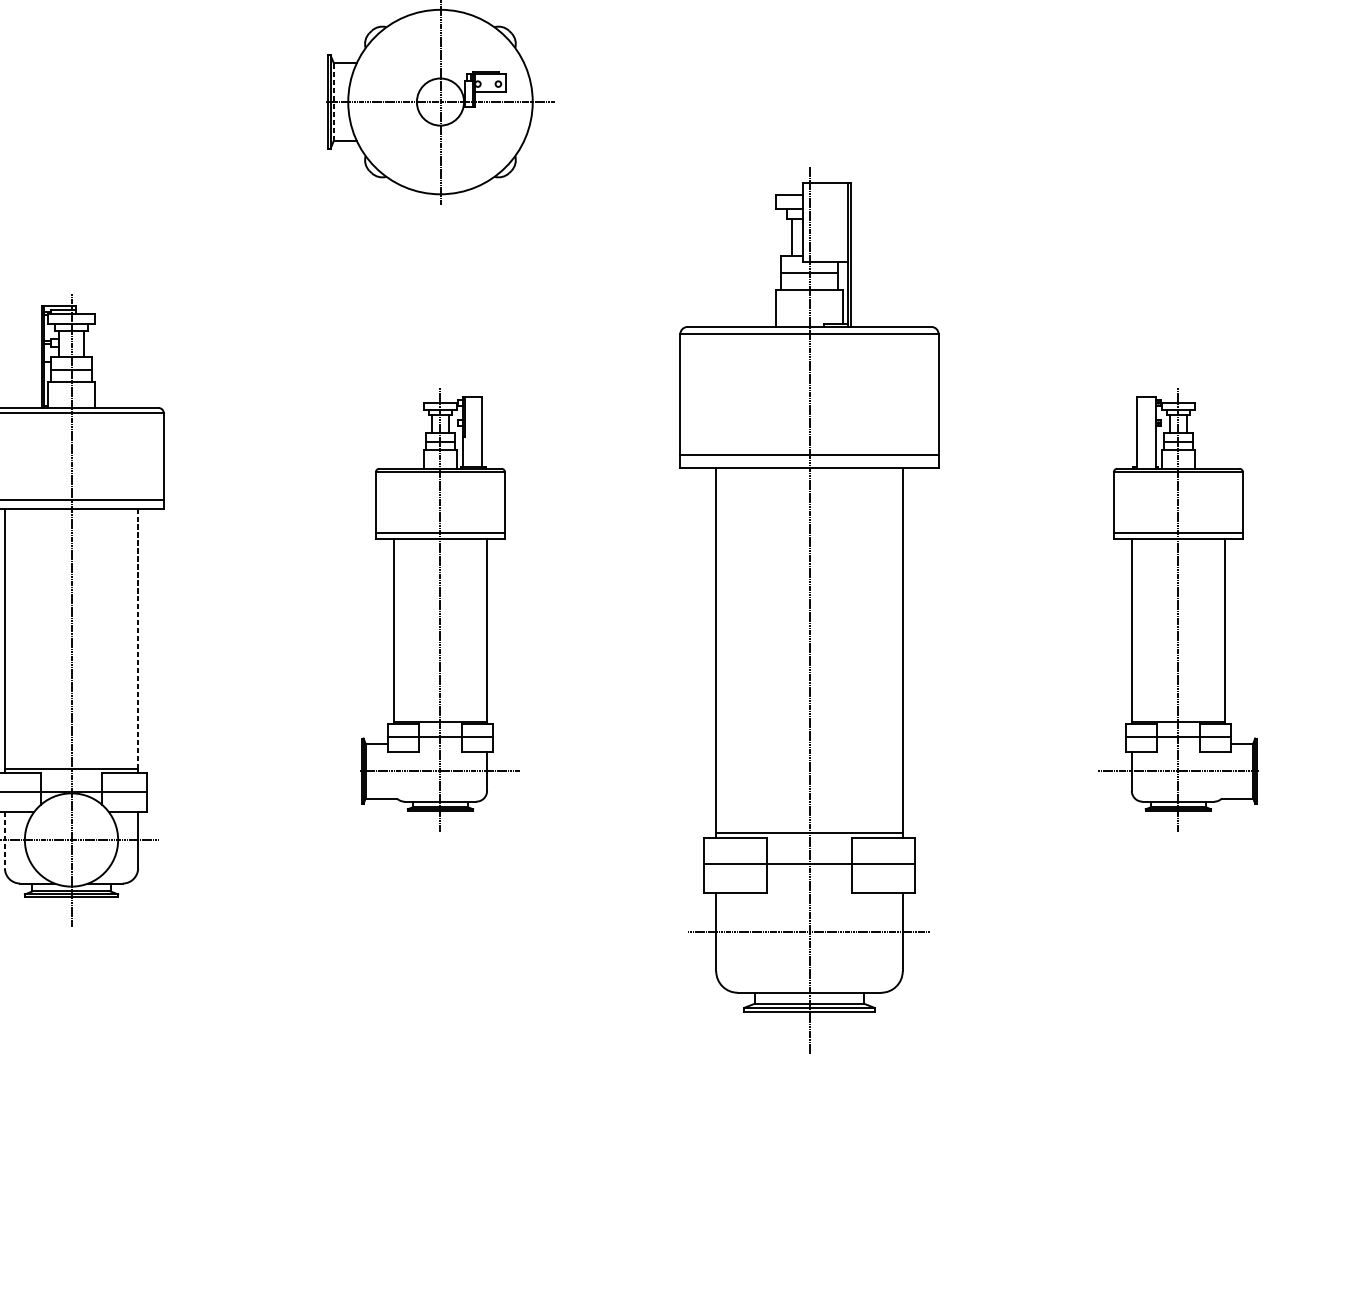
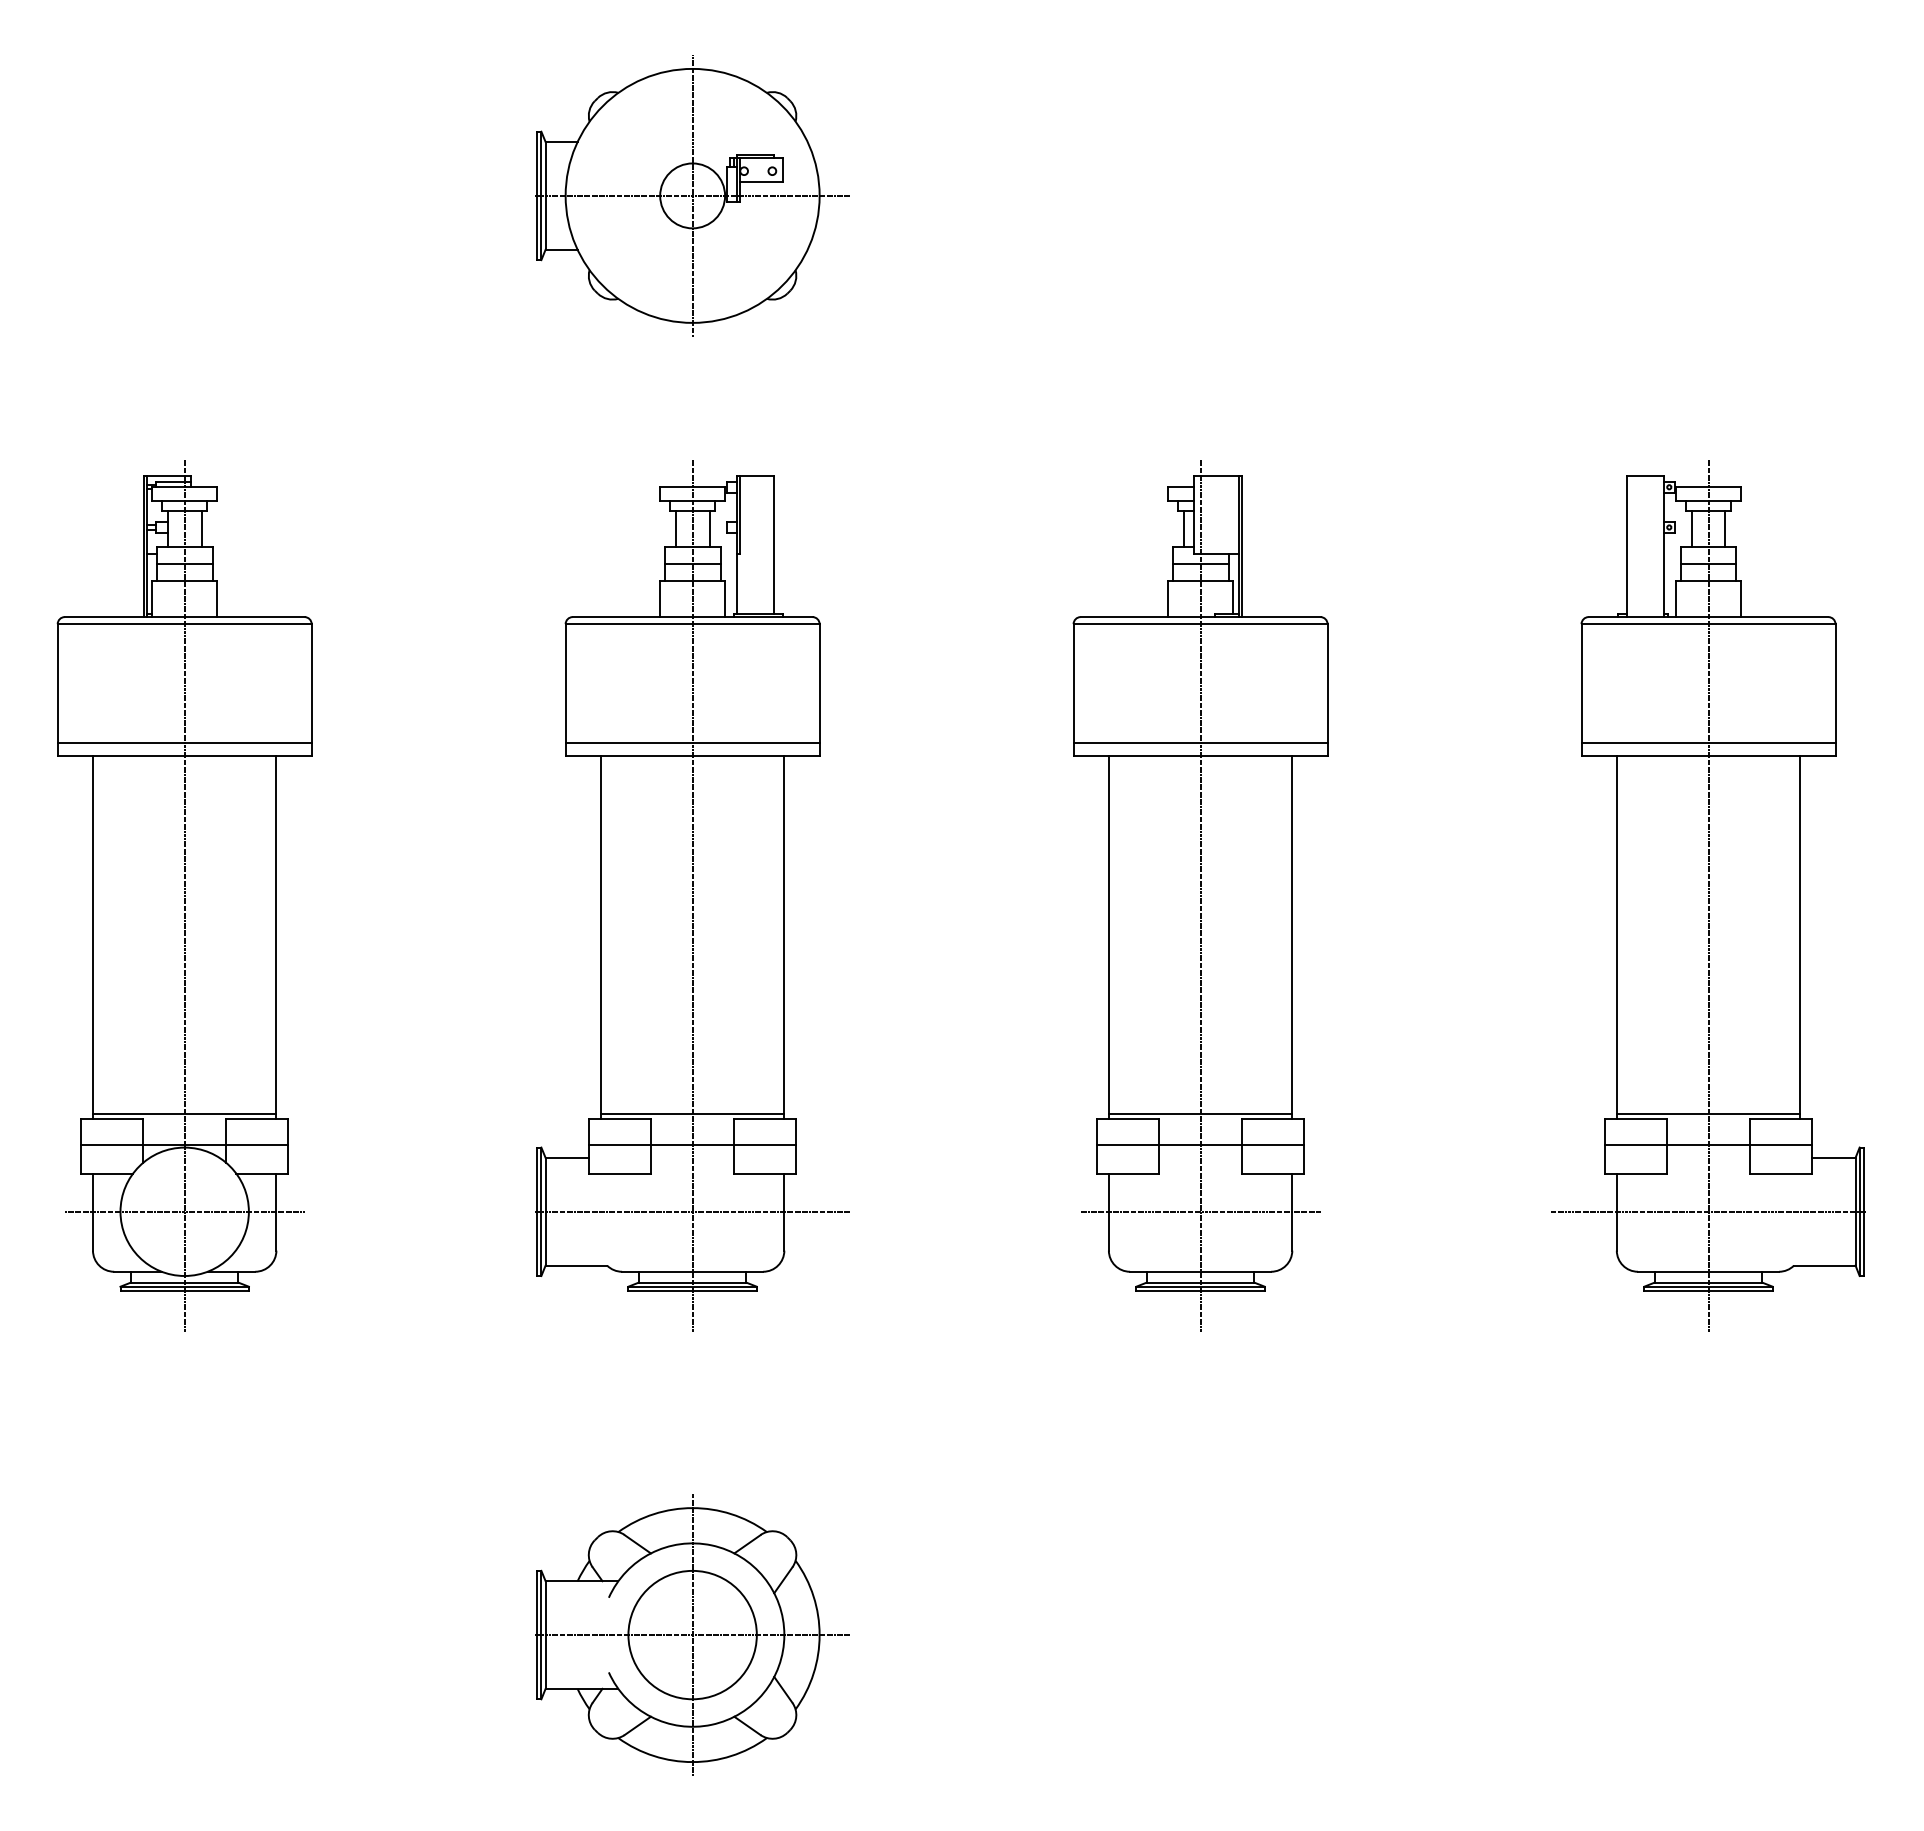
line: (333, 101) -> (545, 195), dashed -> solid
part: (440, 610) -> (692, 895), size x1.43
part: (809, 610) -> (1200, 895), size x0.71
part: (1178, 610) -> (1708, 895), size x1.43
line: (138, 638) -> (276, 934), dashed -> solid
line: (4, 840) -> (92, 1212), dashed -> solid
part: (440, 1147) -> (692, 1634), added

